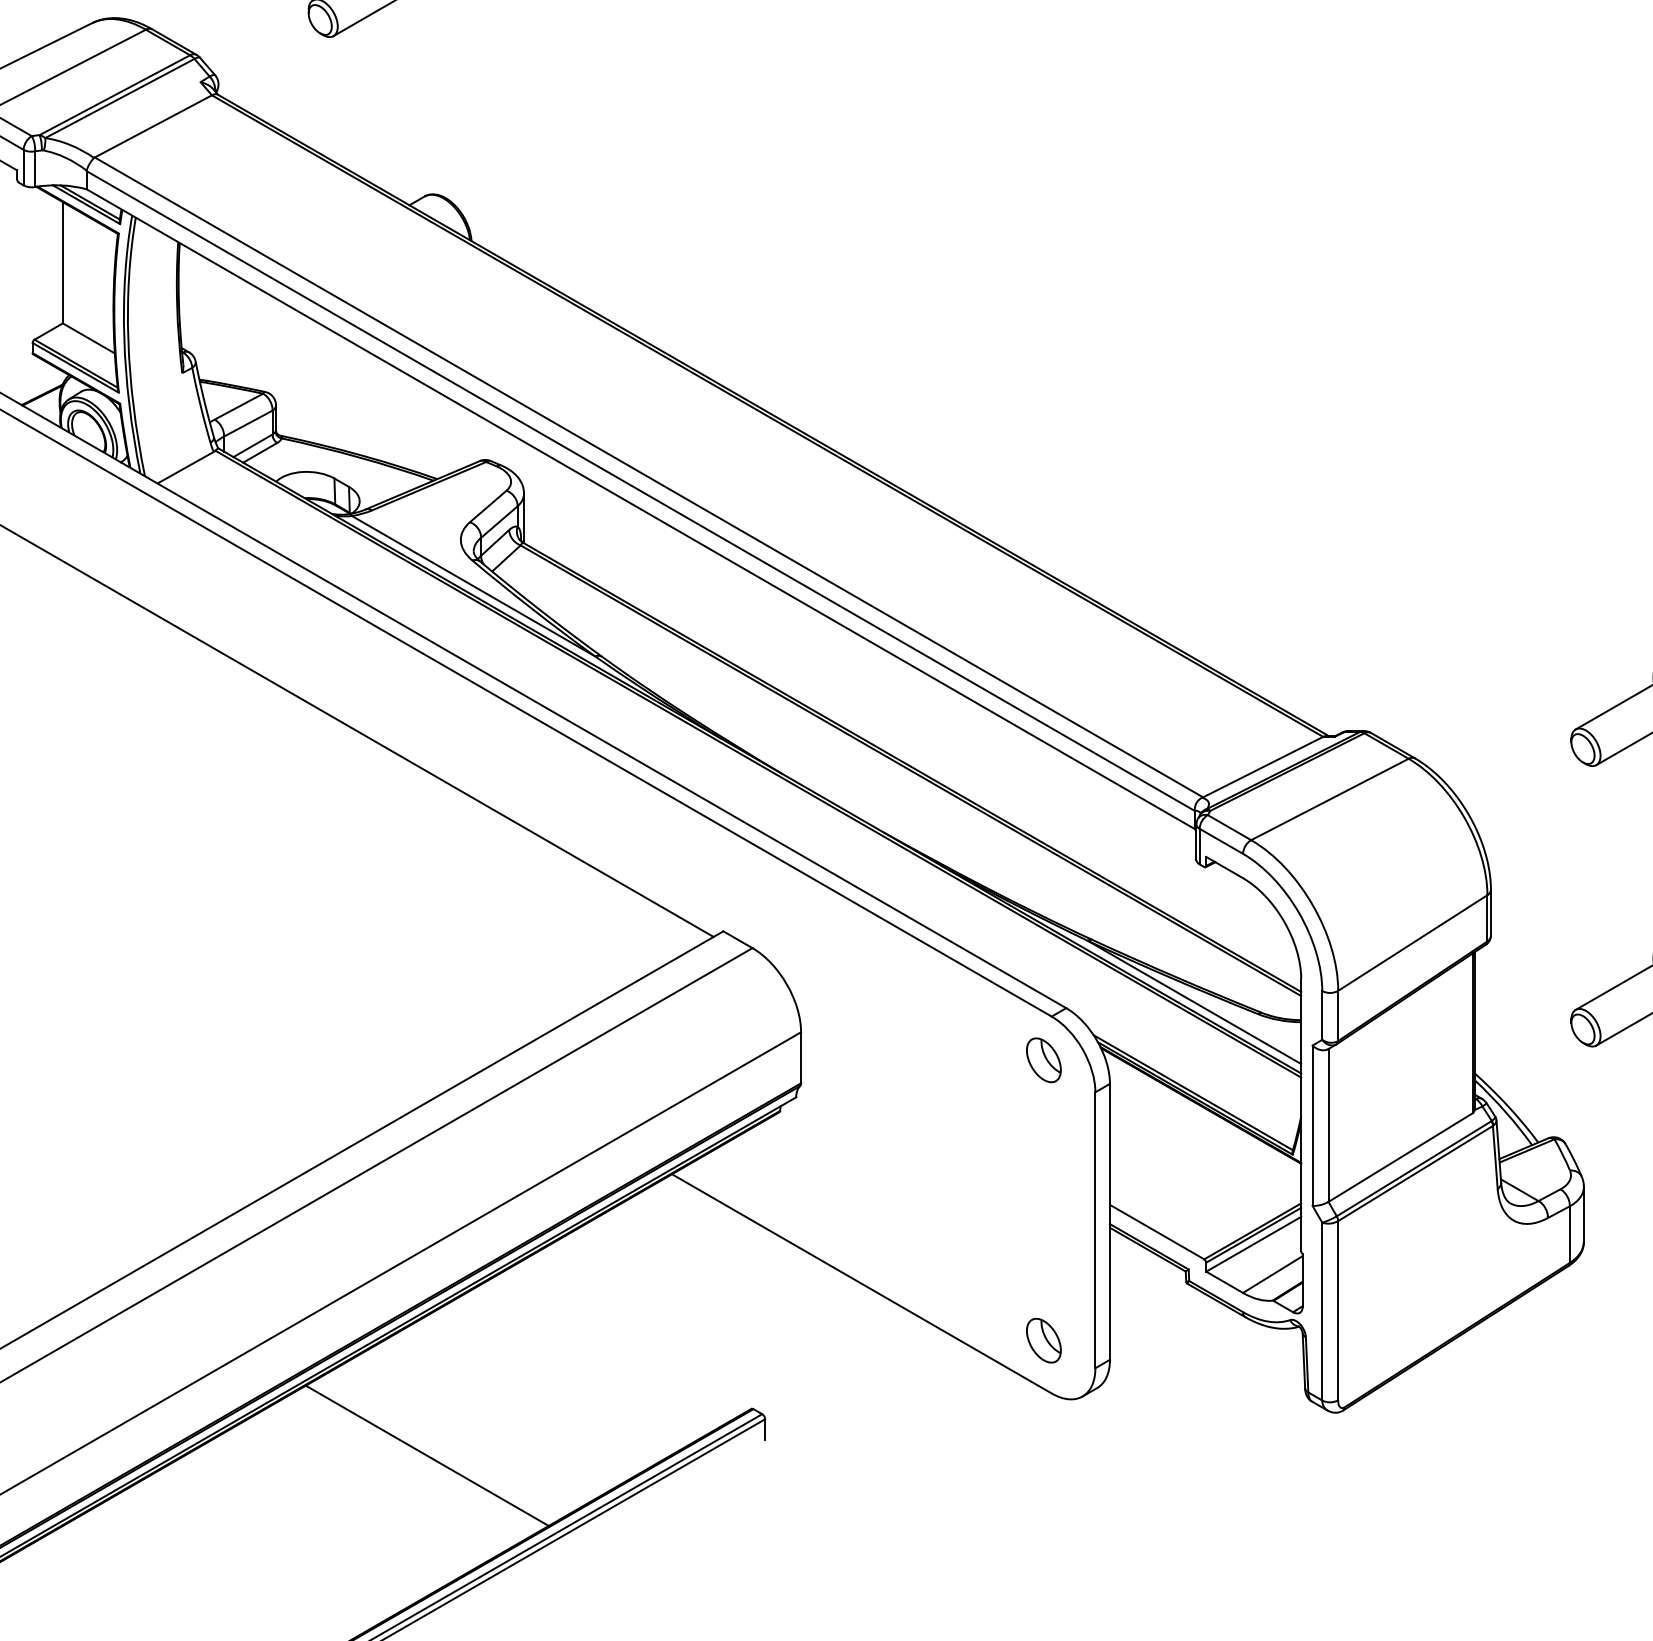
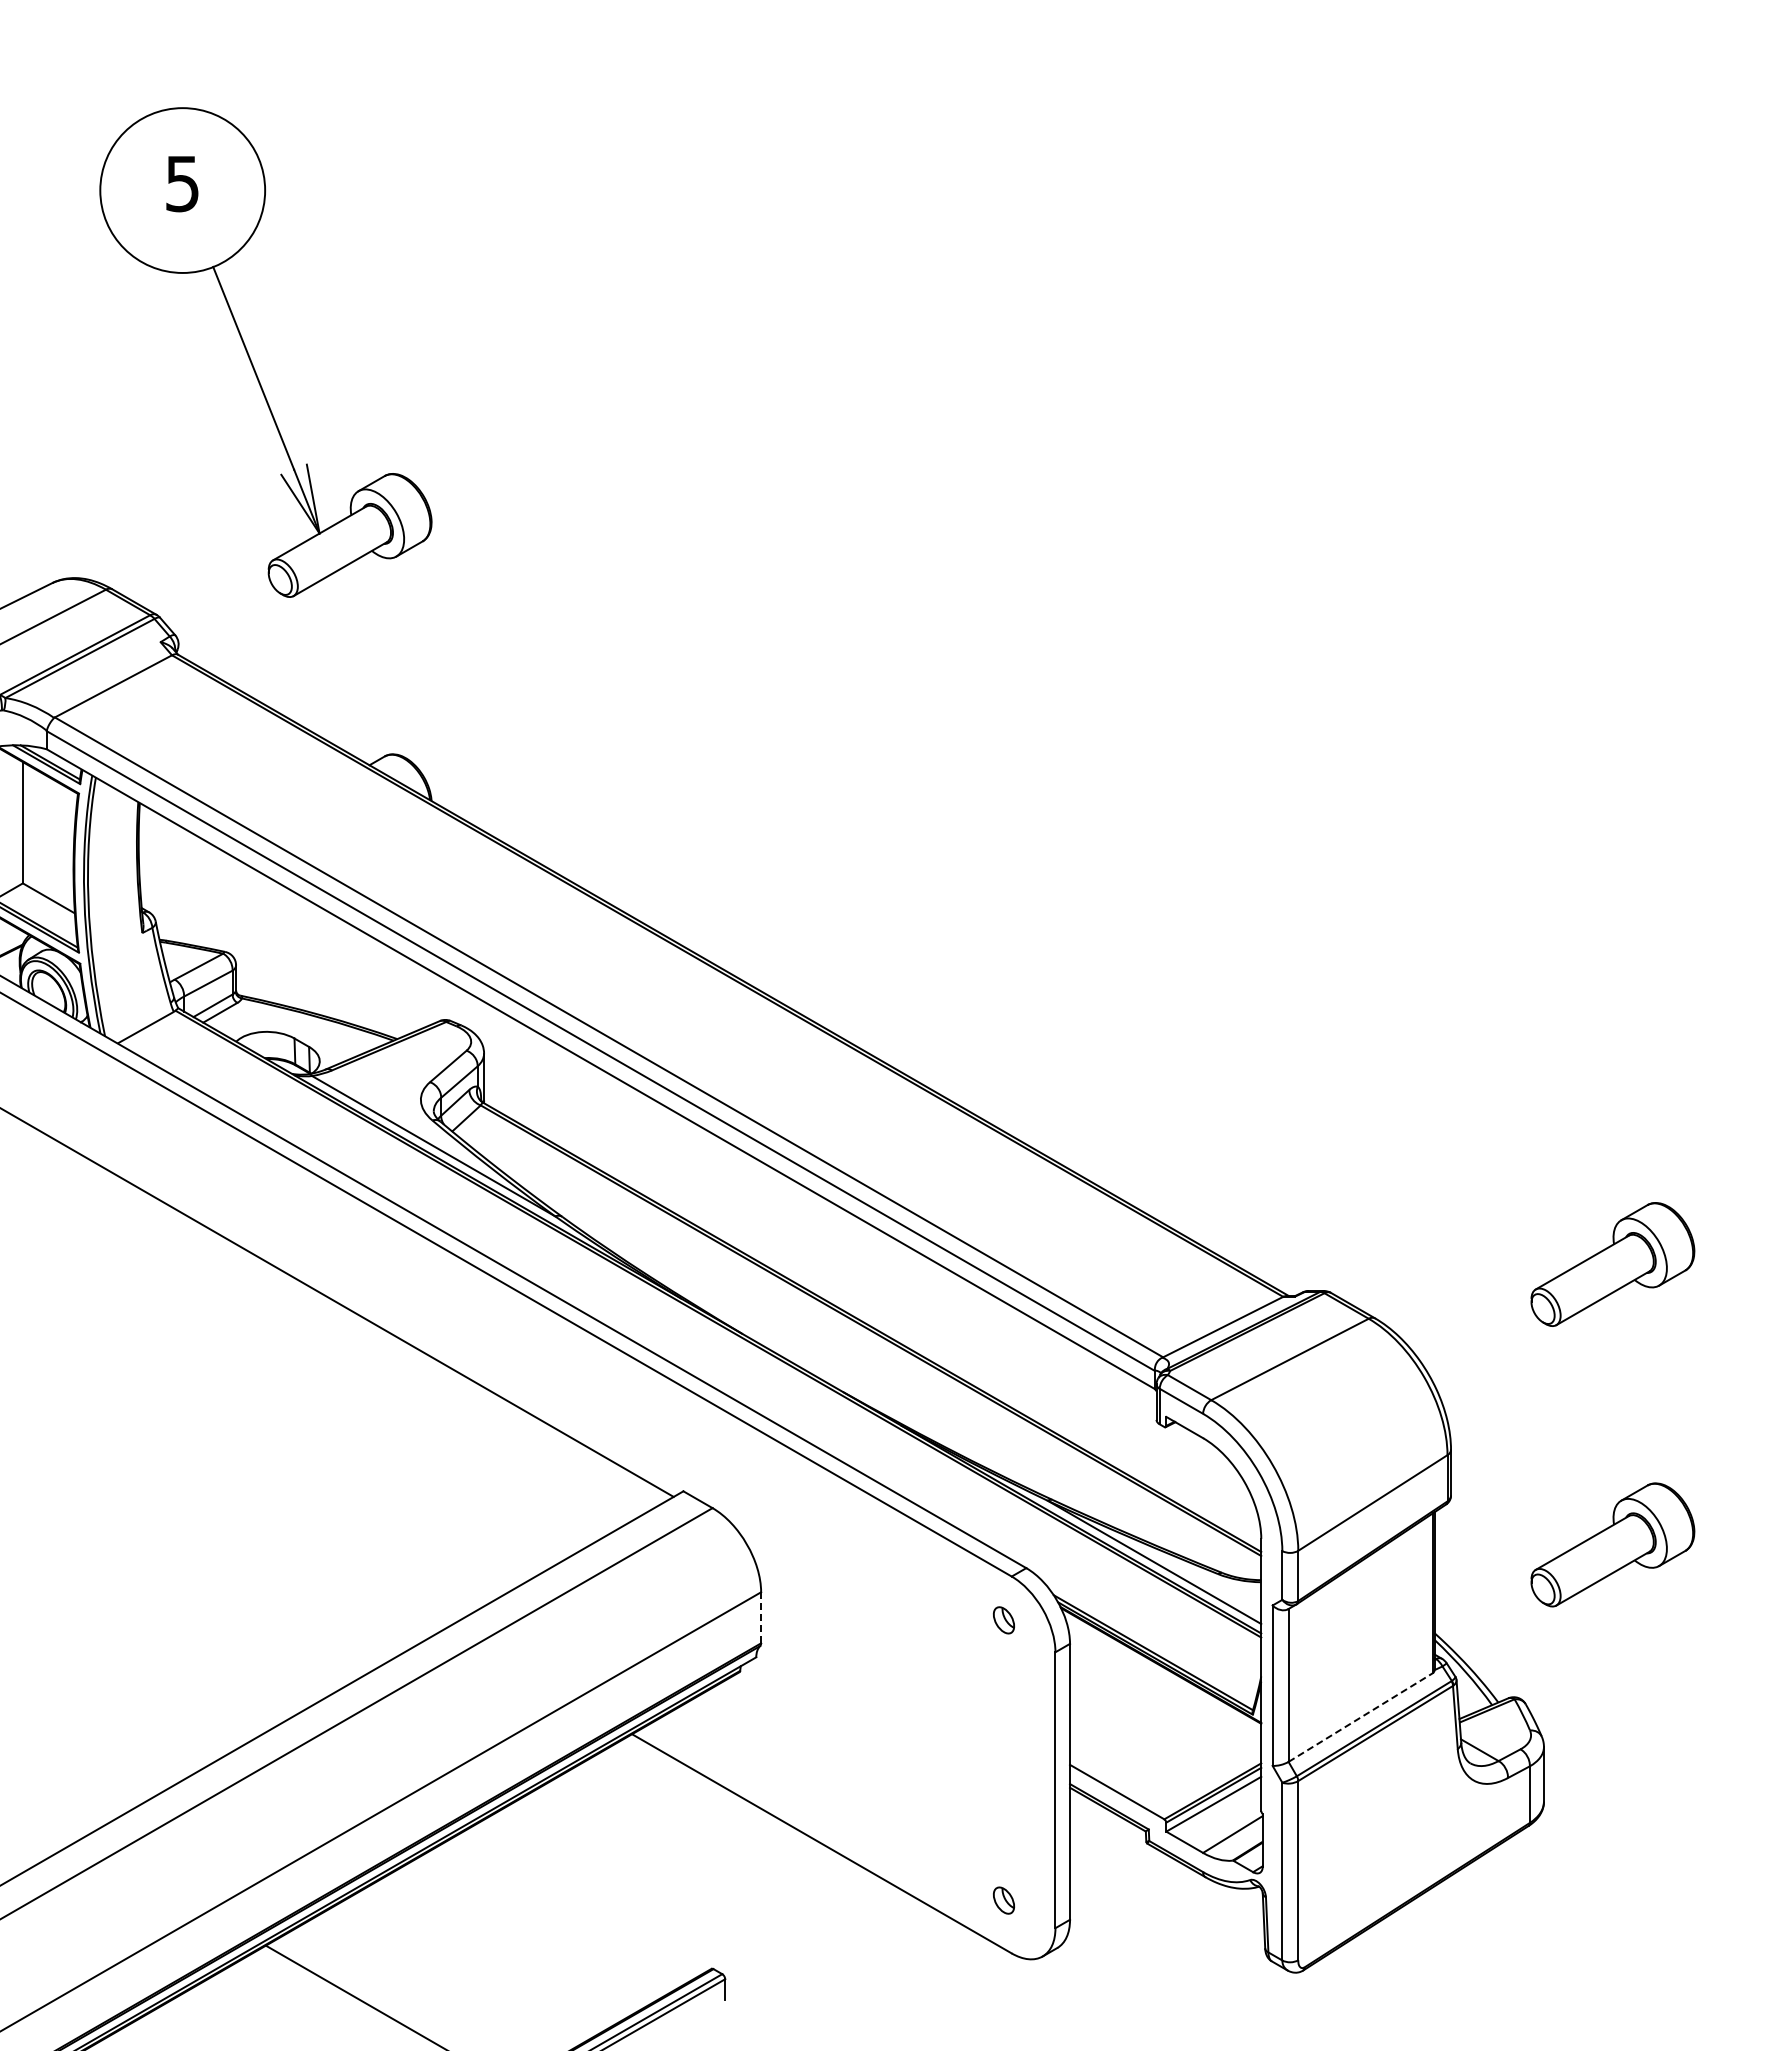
line: (801, 1057) -> (761, 1617), solid -> dashed
part: (1043, 1060) -> (1003, 1620), size x0.6
line: (1400, 1157) -> (1360, 1717), solid -> dashed
part: (1043, 1340) -> (1003, 1900), size x0.6

